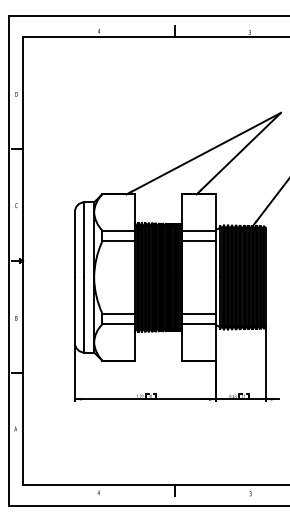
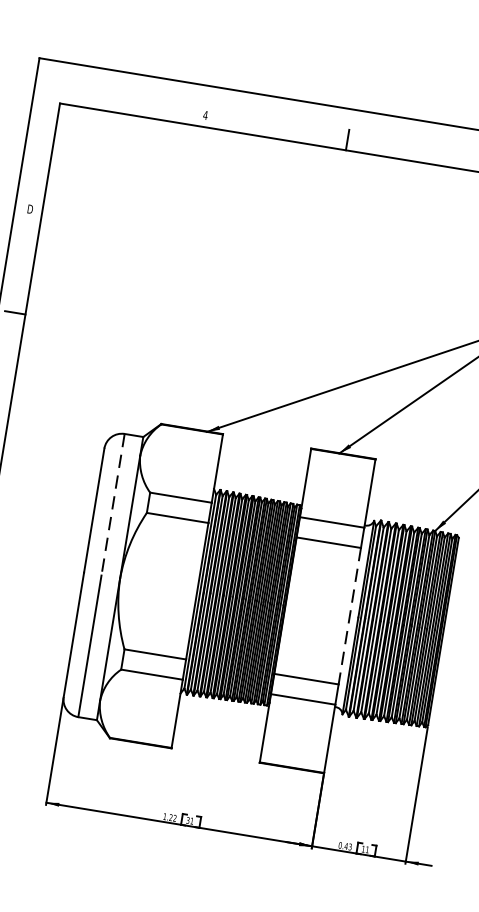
line: (84, 239) -> (113, 503), solid -> dashed
line: (215, 277) -> (349, 616), solid -> dashed

